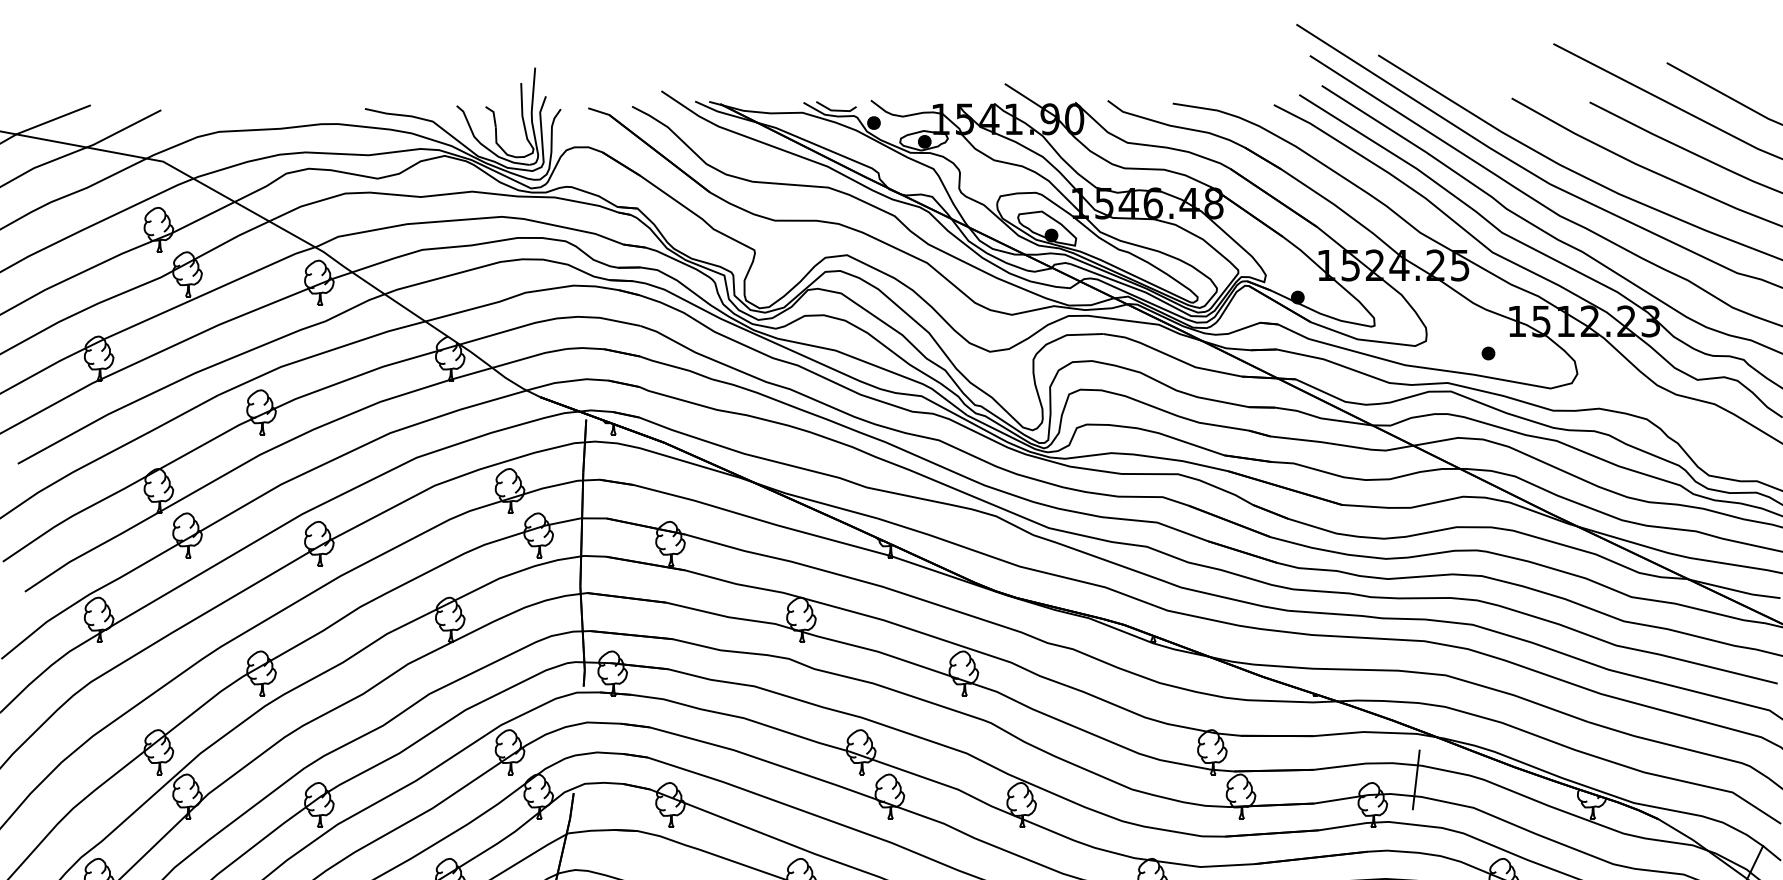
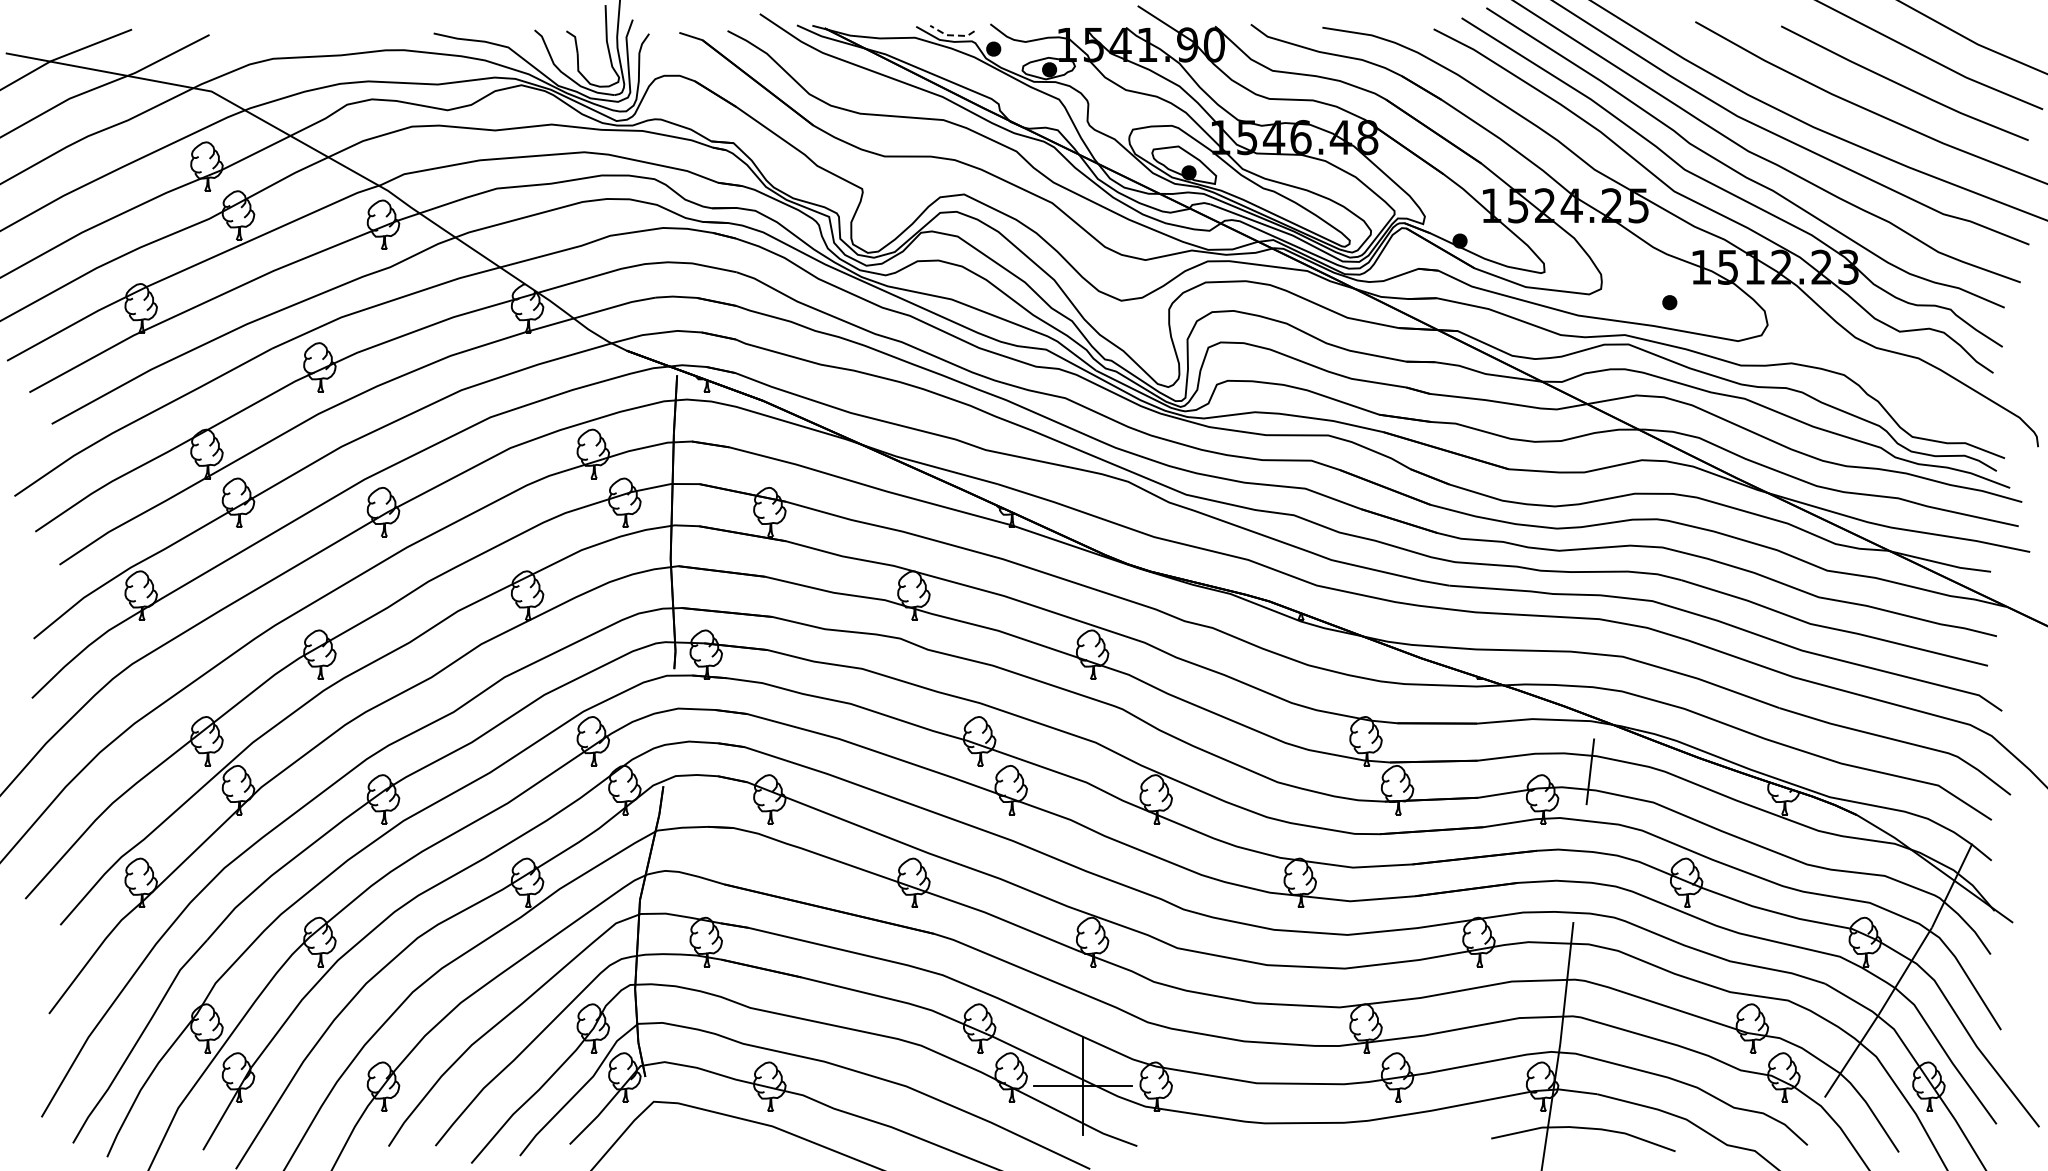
line: (835, 110) -> (951, 35), solid -> dashed

